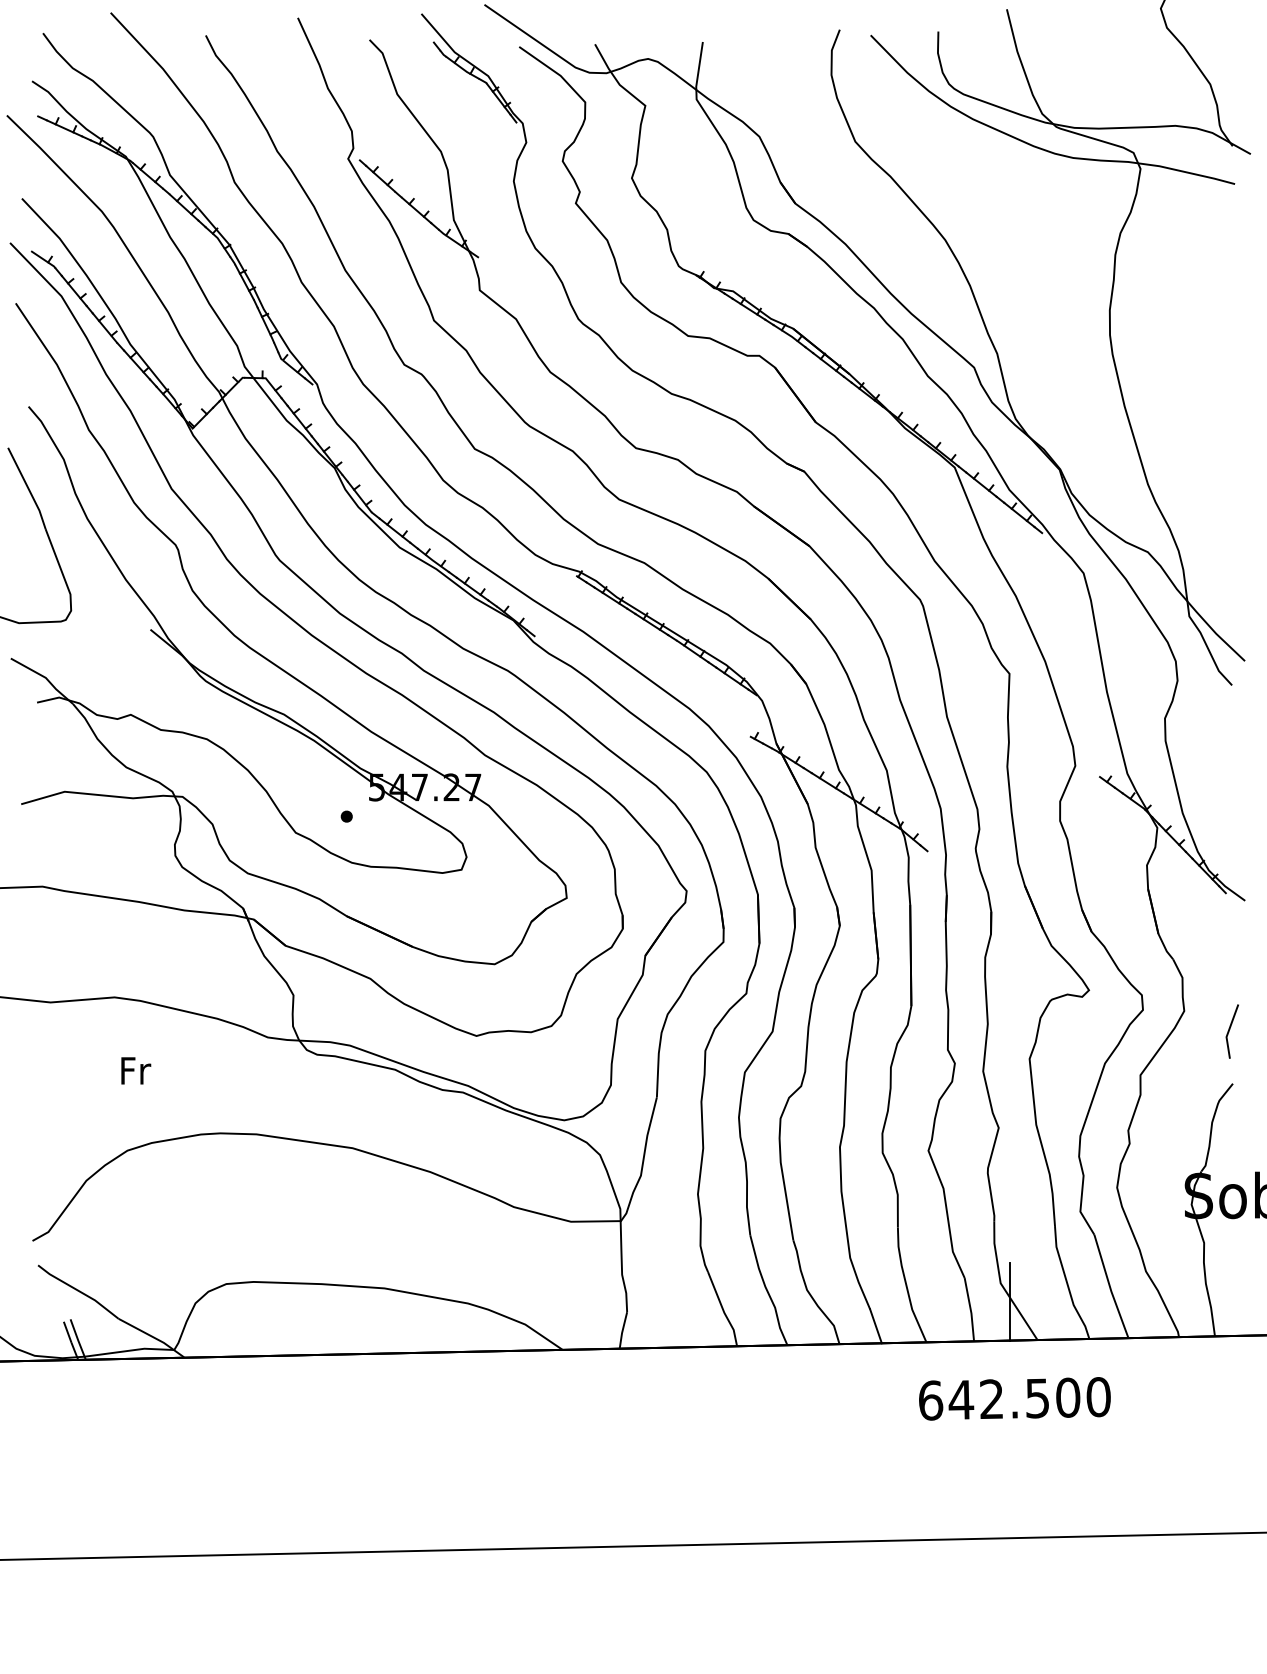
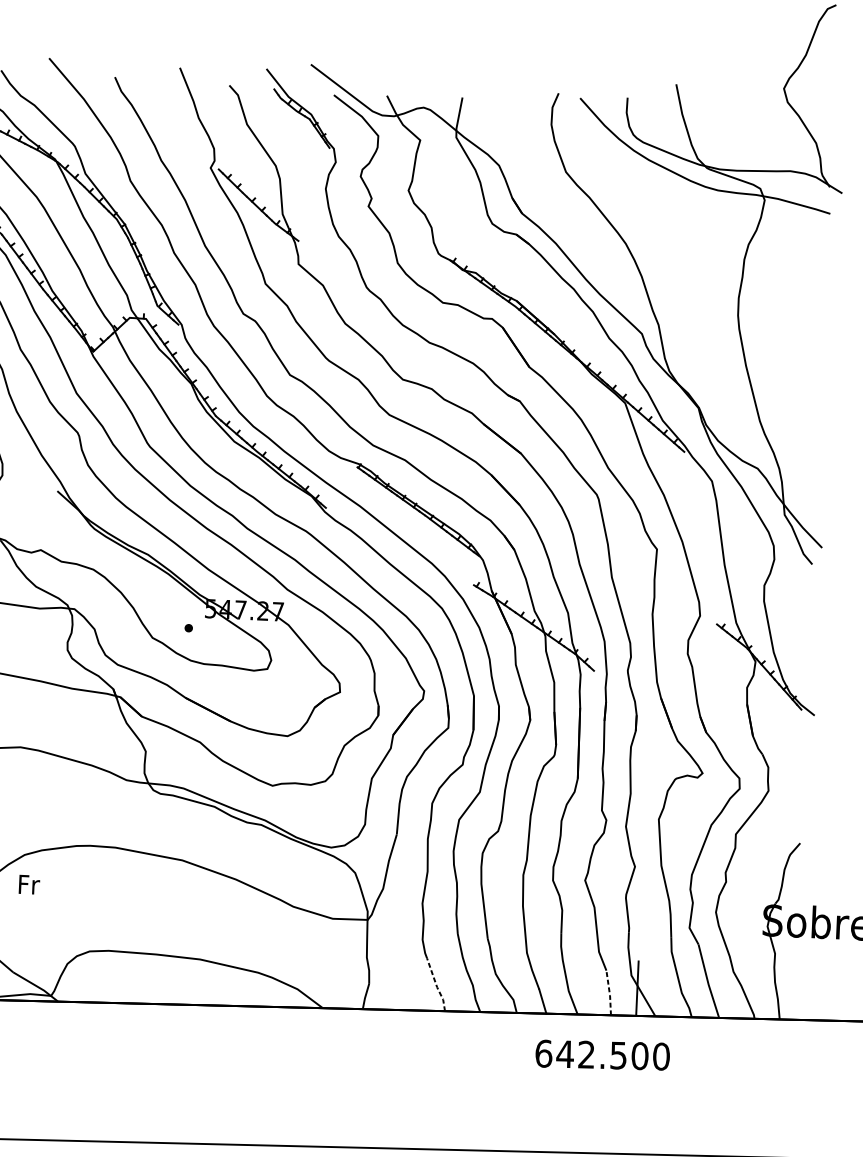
line: (1229, 1031) -> (799, 806), removed
text: (136, 1070) -> (29, 884), moved
line: (970, 1309) -> (609, 992), solid -> dashed
line: (723, 1310) -> (436, 985), solid -> dashed
text: (1014, 1398) -> (602, 1054), moved

